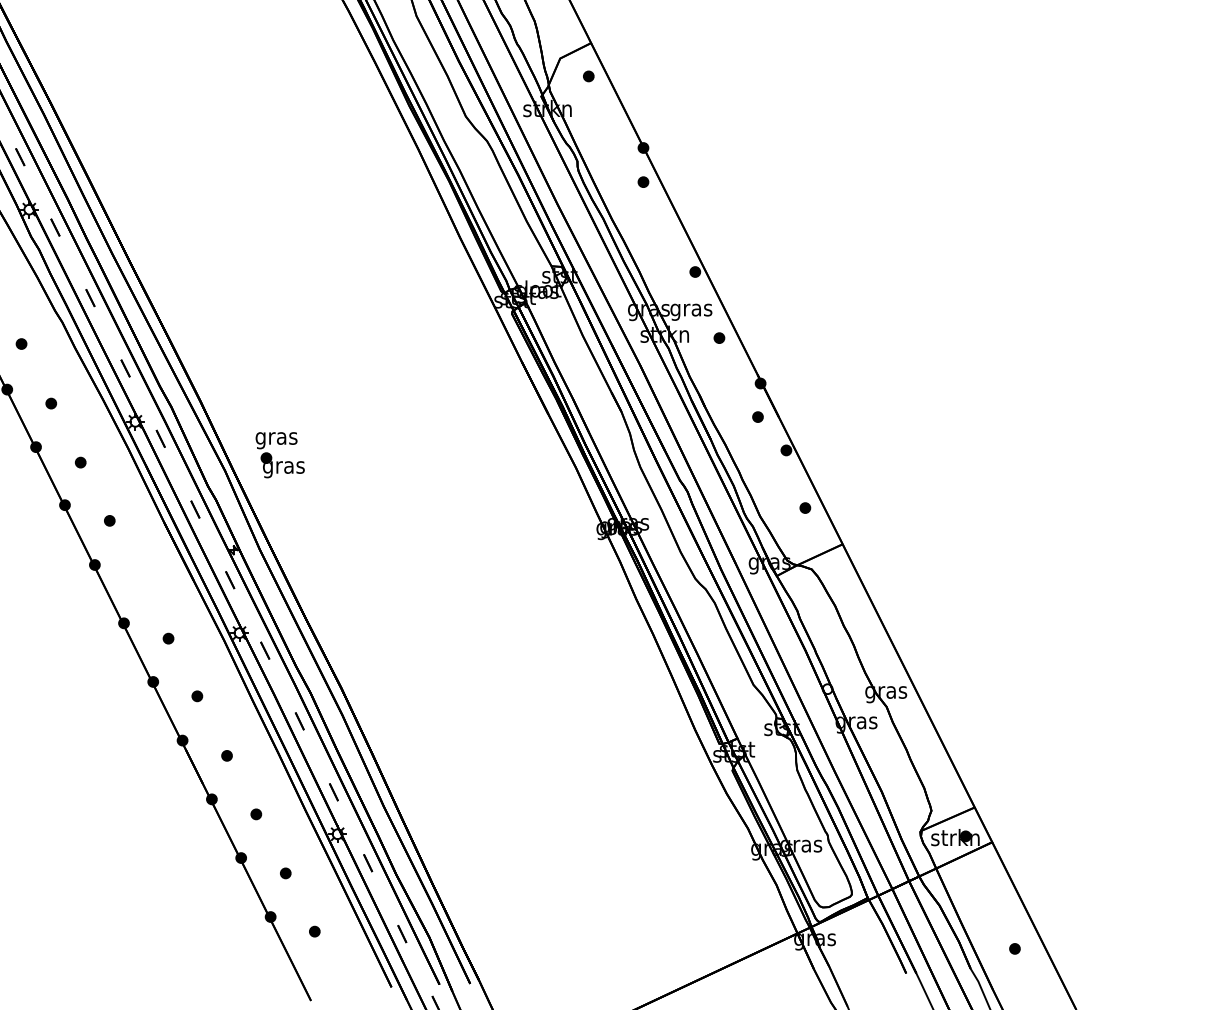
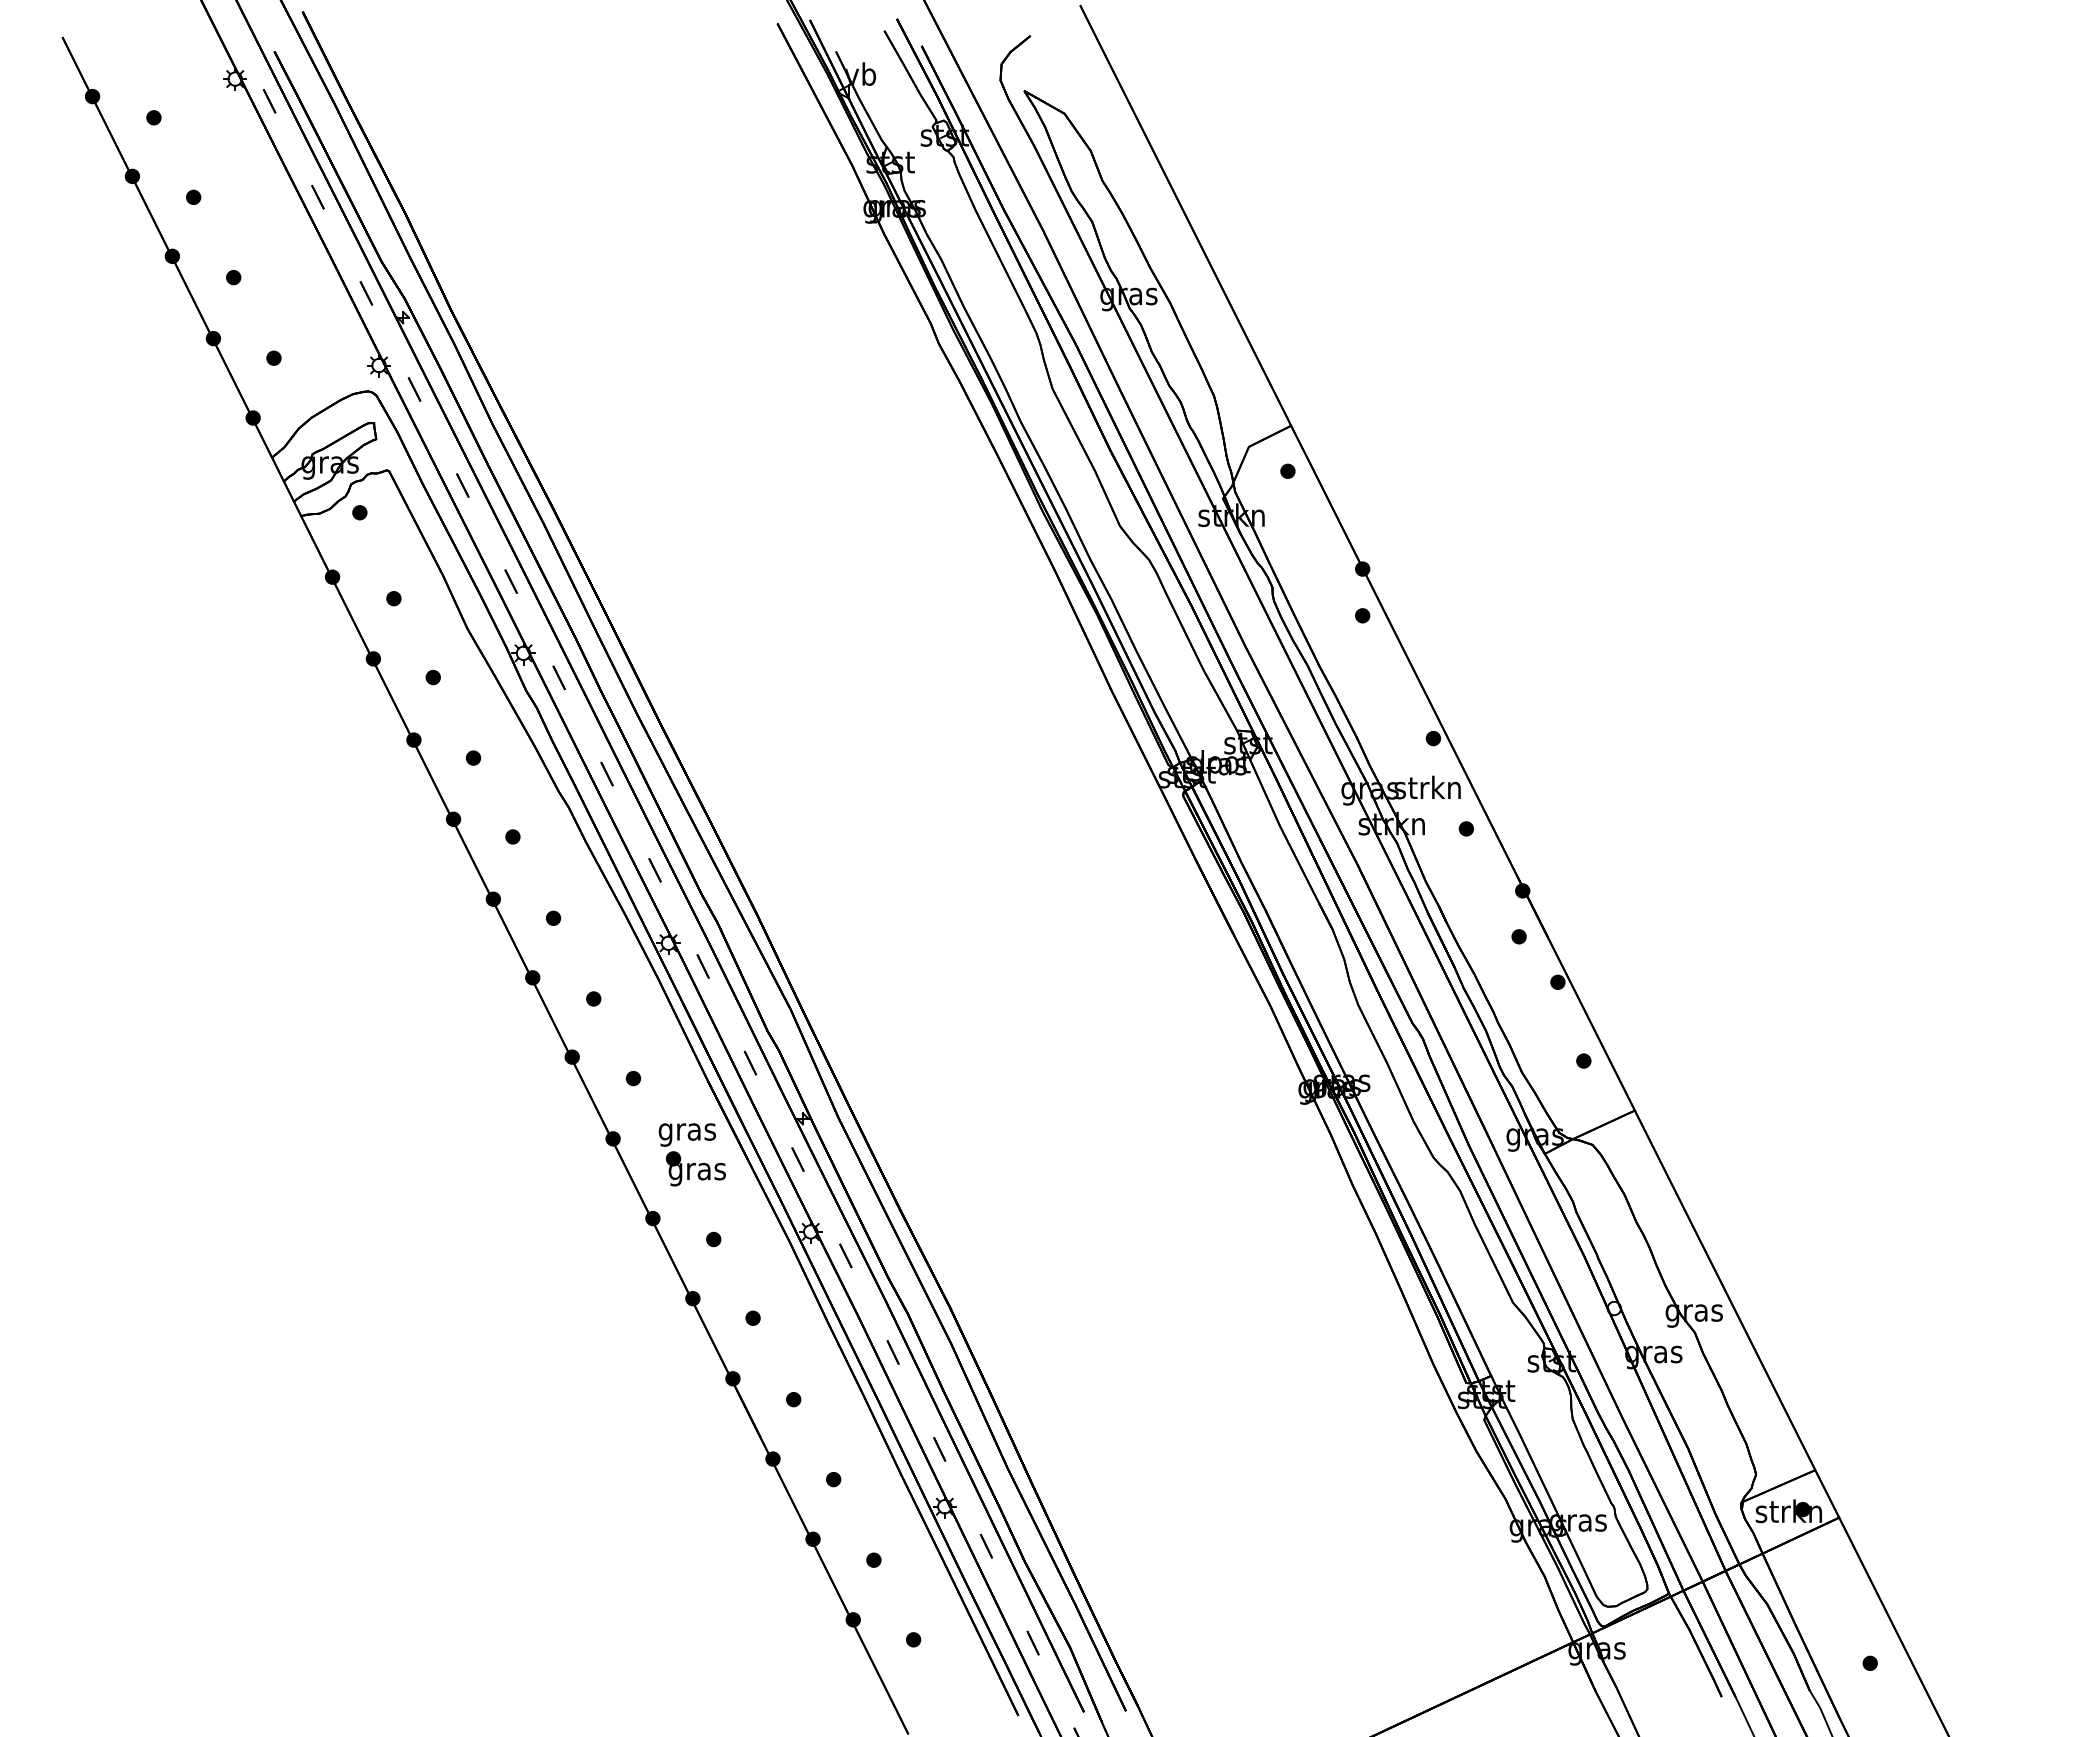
text: (690, 310) -> (1427, 790), gras -> strkn
part: (279, 461) -> (691, 1163), moved

